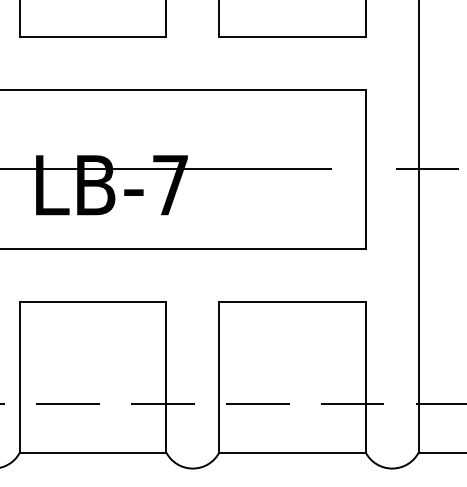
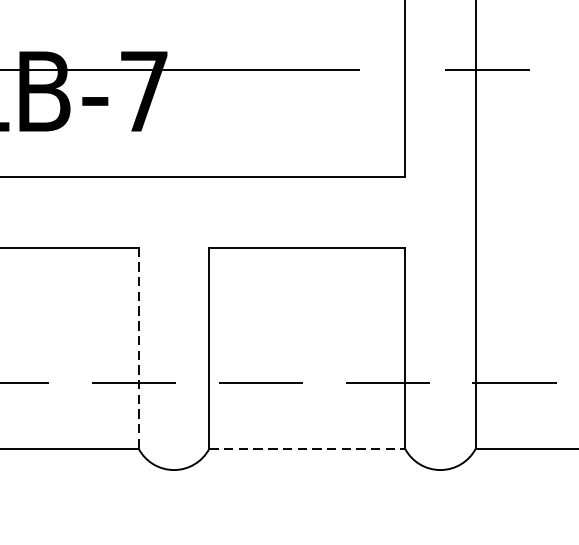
line: (166, 377) -> (138, 348), solid -> dashed
line: (293, 452) -> (308, 448), solid -> dashed

